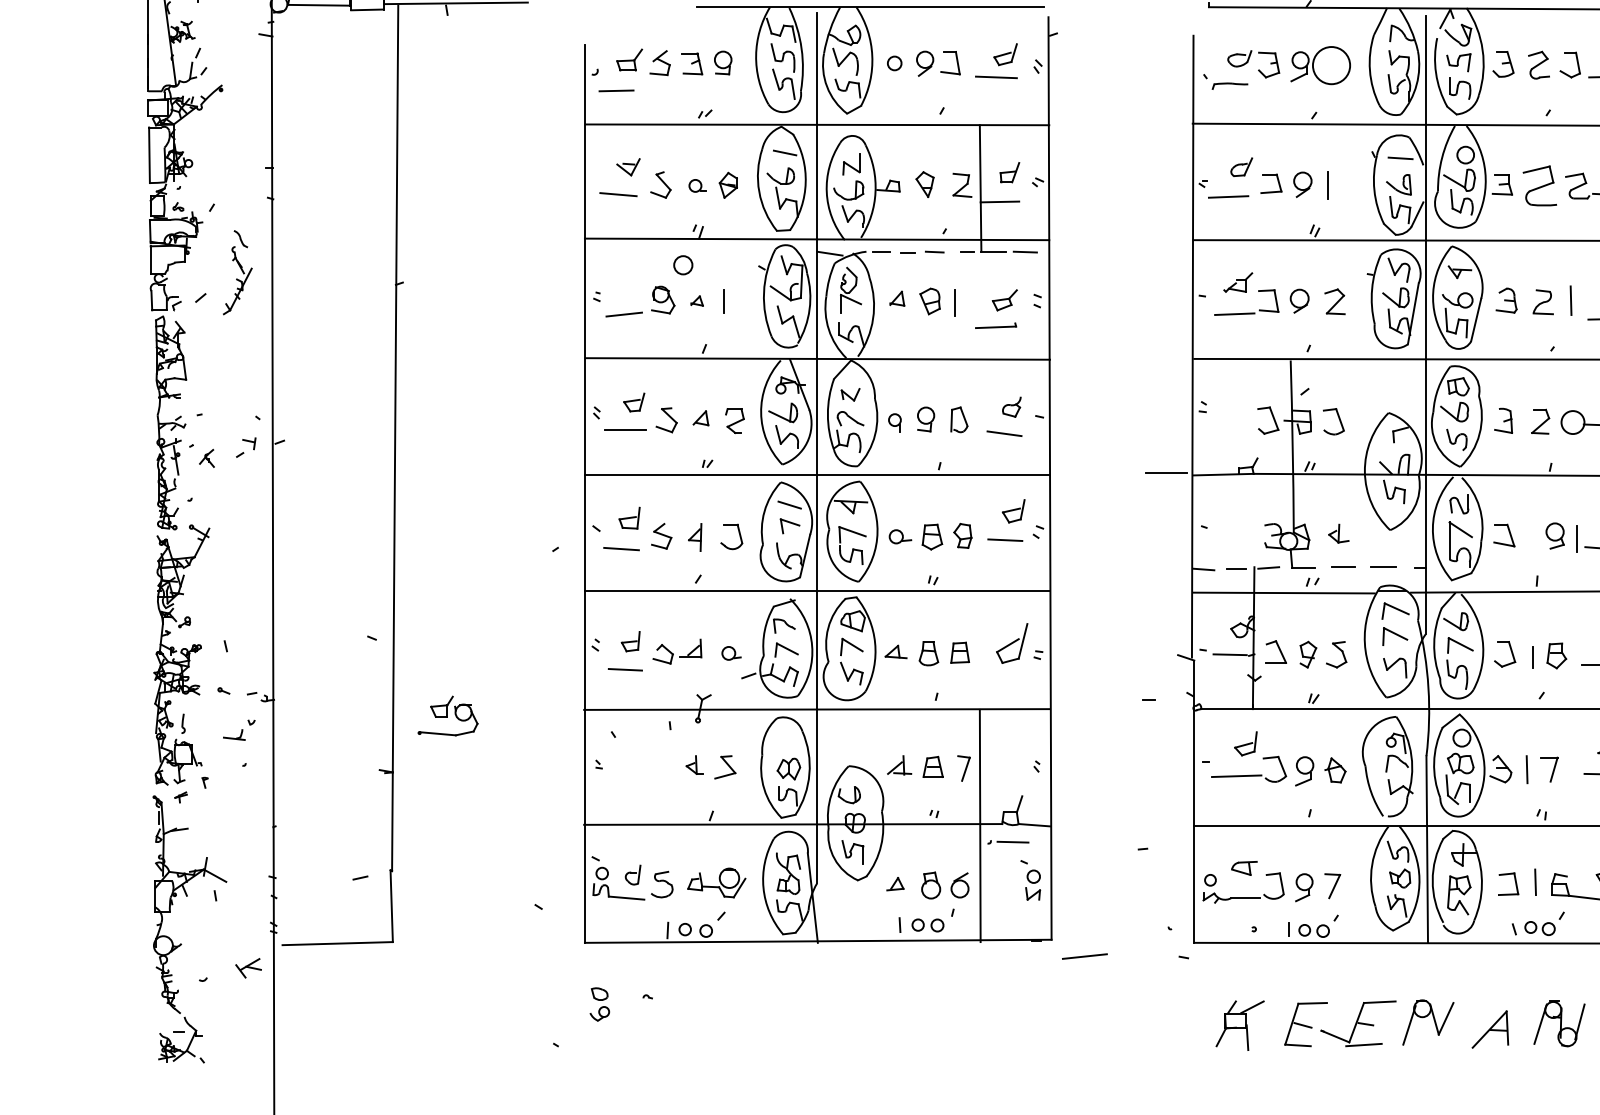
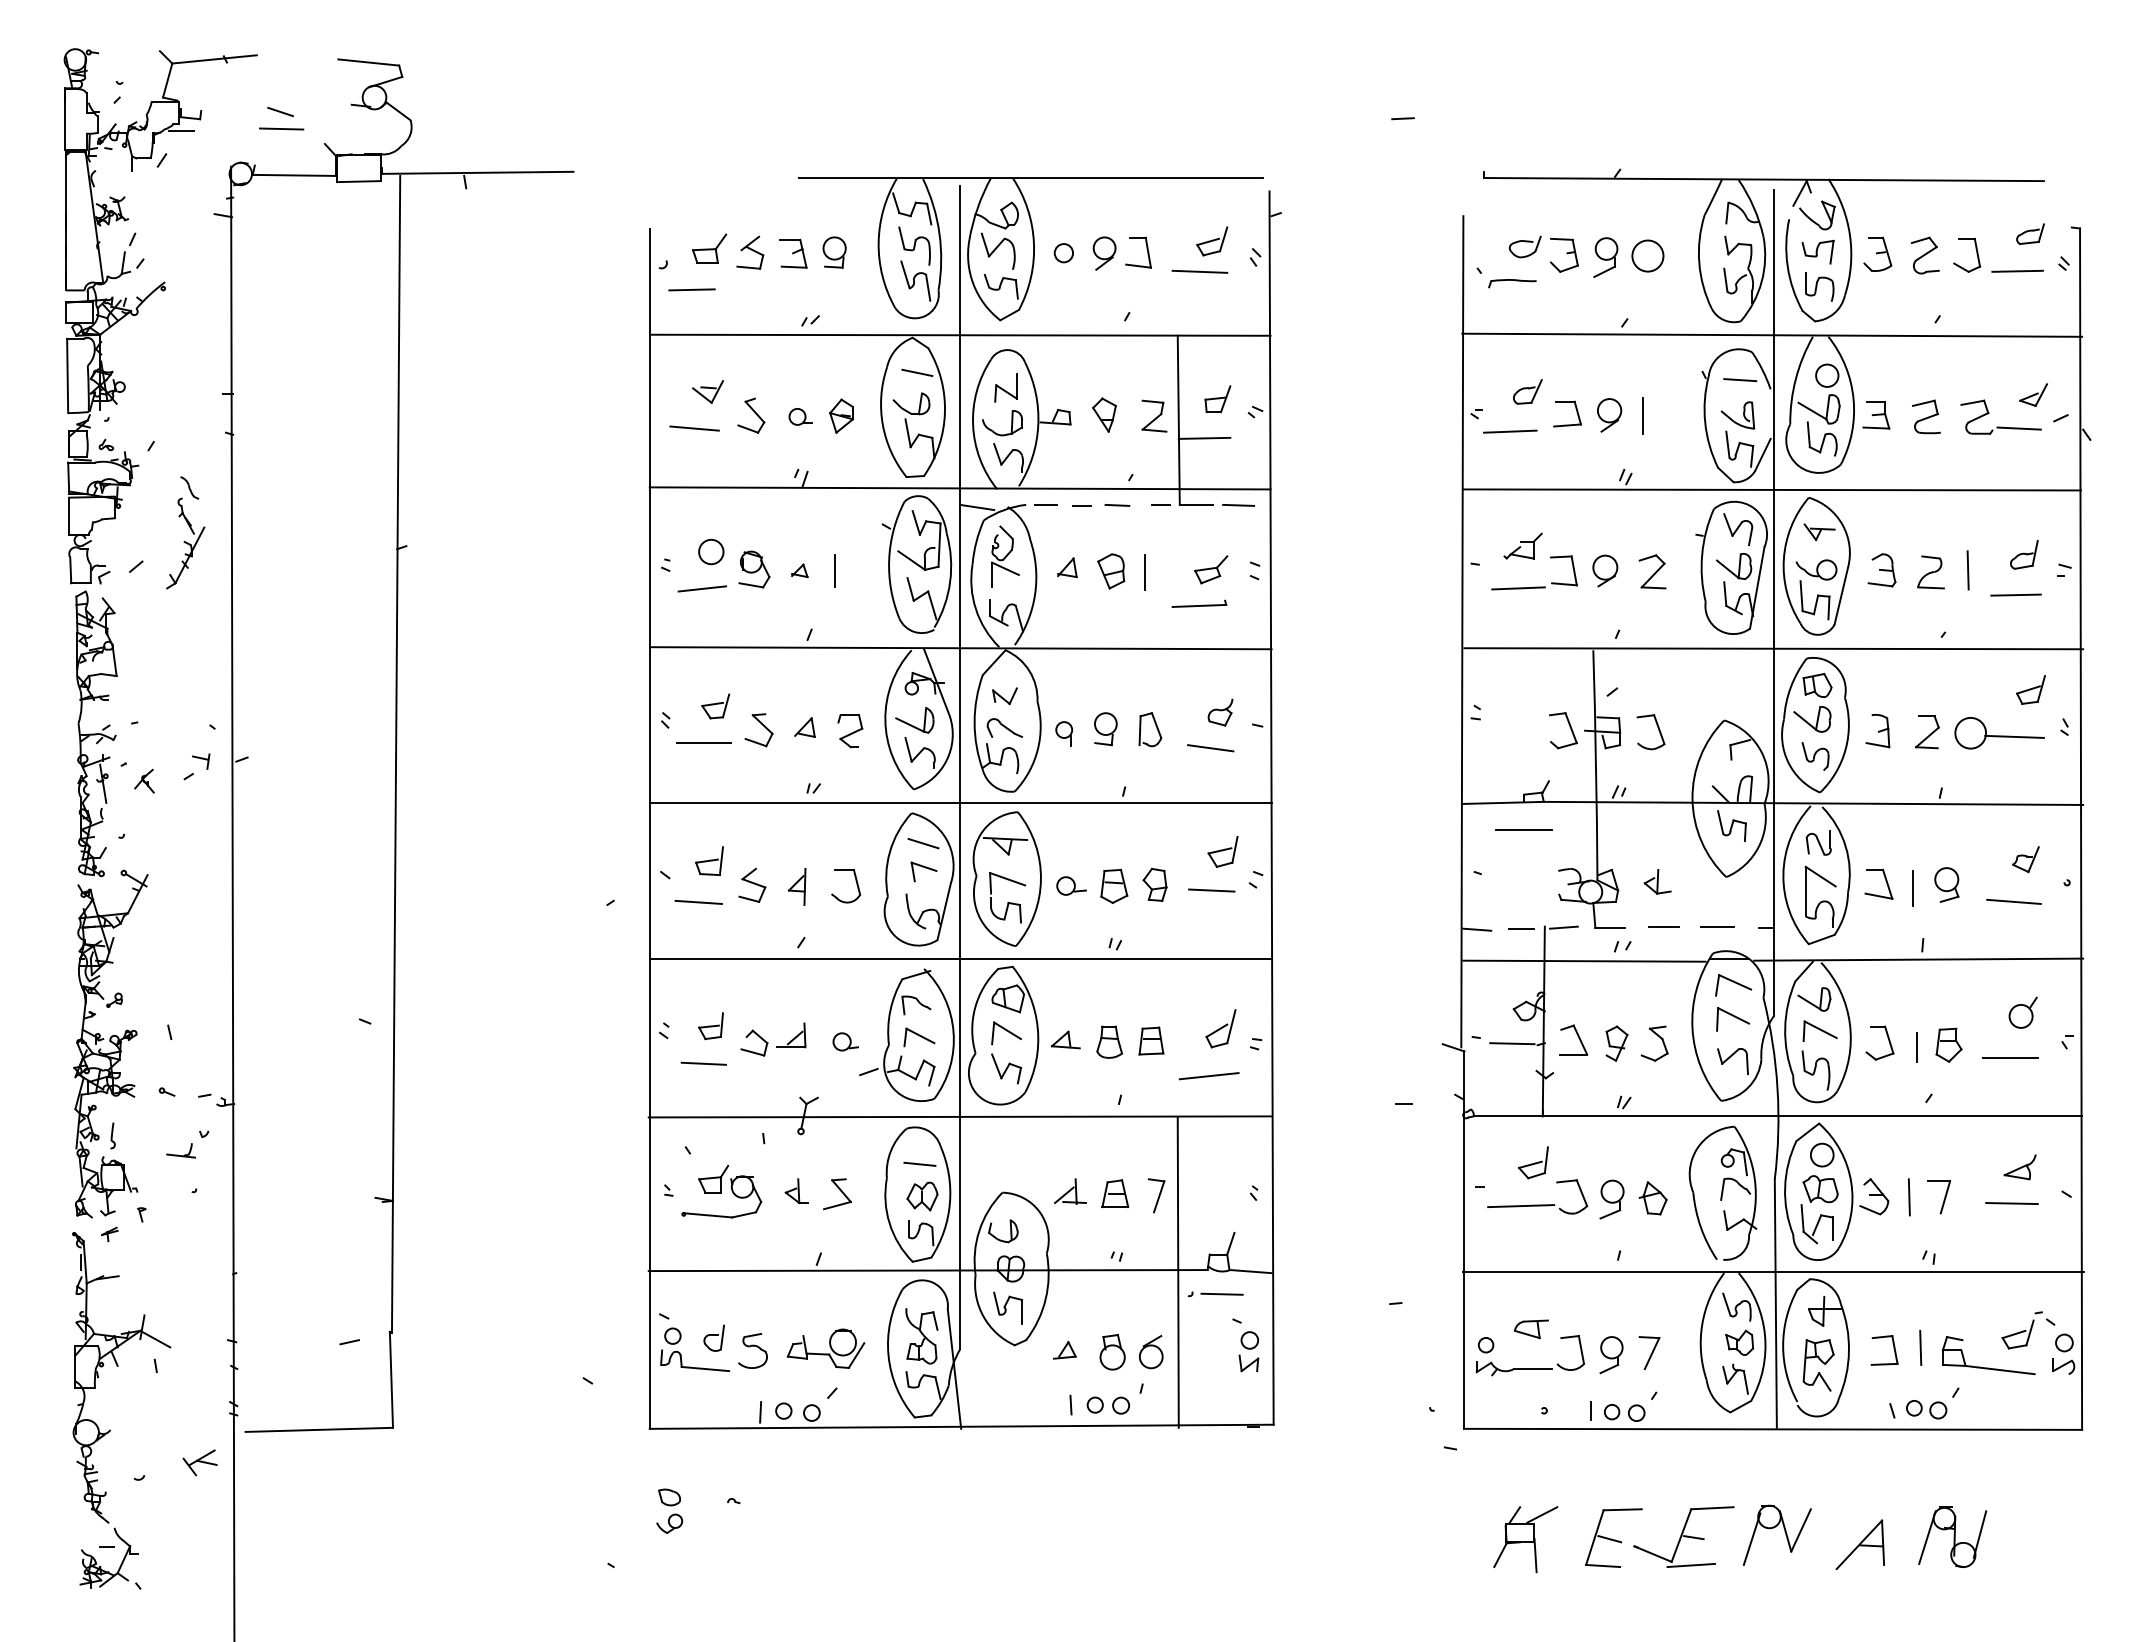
circle: (1331, 65) -> (1647, 255), size x0.62
part: (1539, 185) -> (1926, 416), size x0.62
circle: (683, 264) -> (711, 551), moved
line: (1165, 472) -> (1523, 829), moved
line: (1576, 538) -> (1912, 888), moved
part: (1011, 643) -> (1220, 1028), size x0.71
part: (447, 715) -> (721, 1191), moved
line: (786, 744) -> (919, 1163), added
line: (1084, 956) -> (1208, 1076), moved

